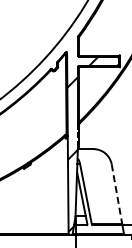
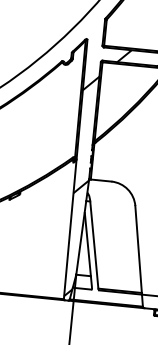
line: (117, 194) -> (139, 249), dashed -> solid

